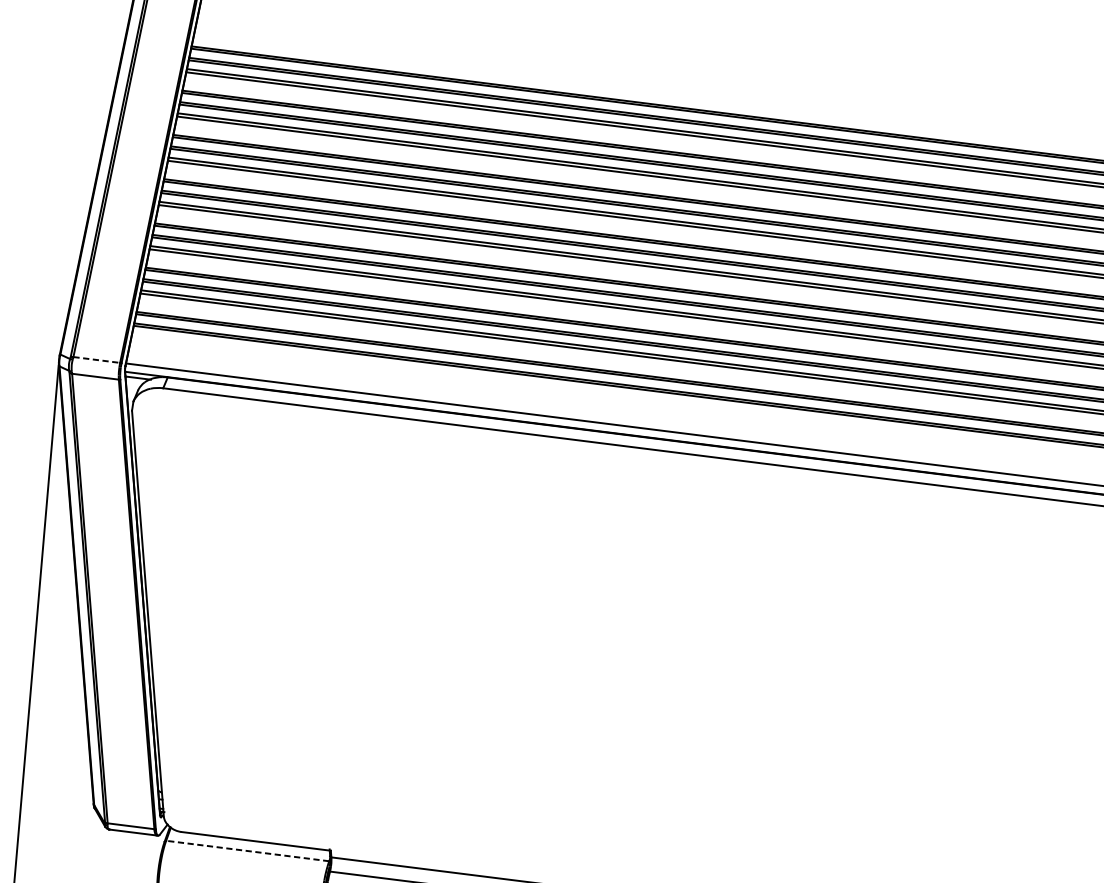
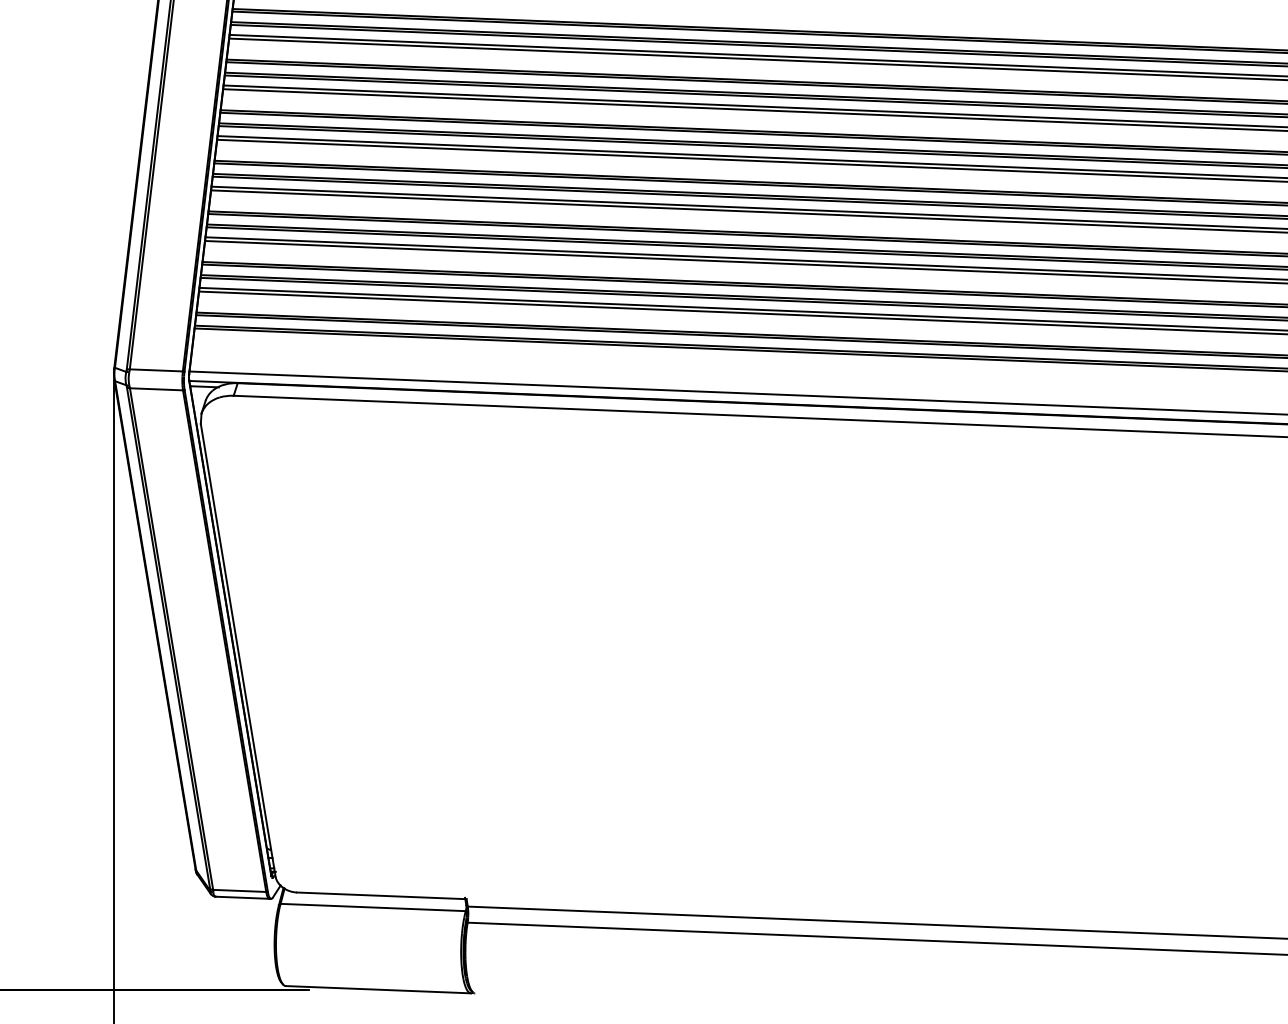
line: (96, 360) -> (156, 370), dashed -> solid
line: (248, 851) -> (373, 907), dashed -> solid

